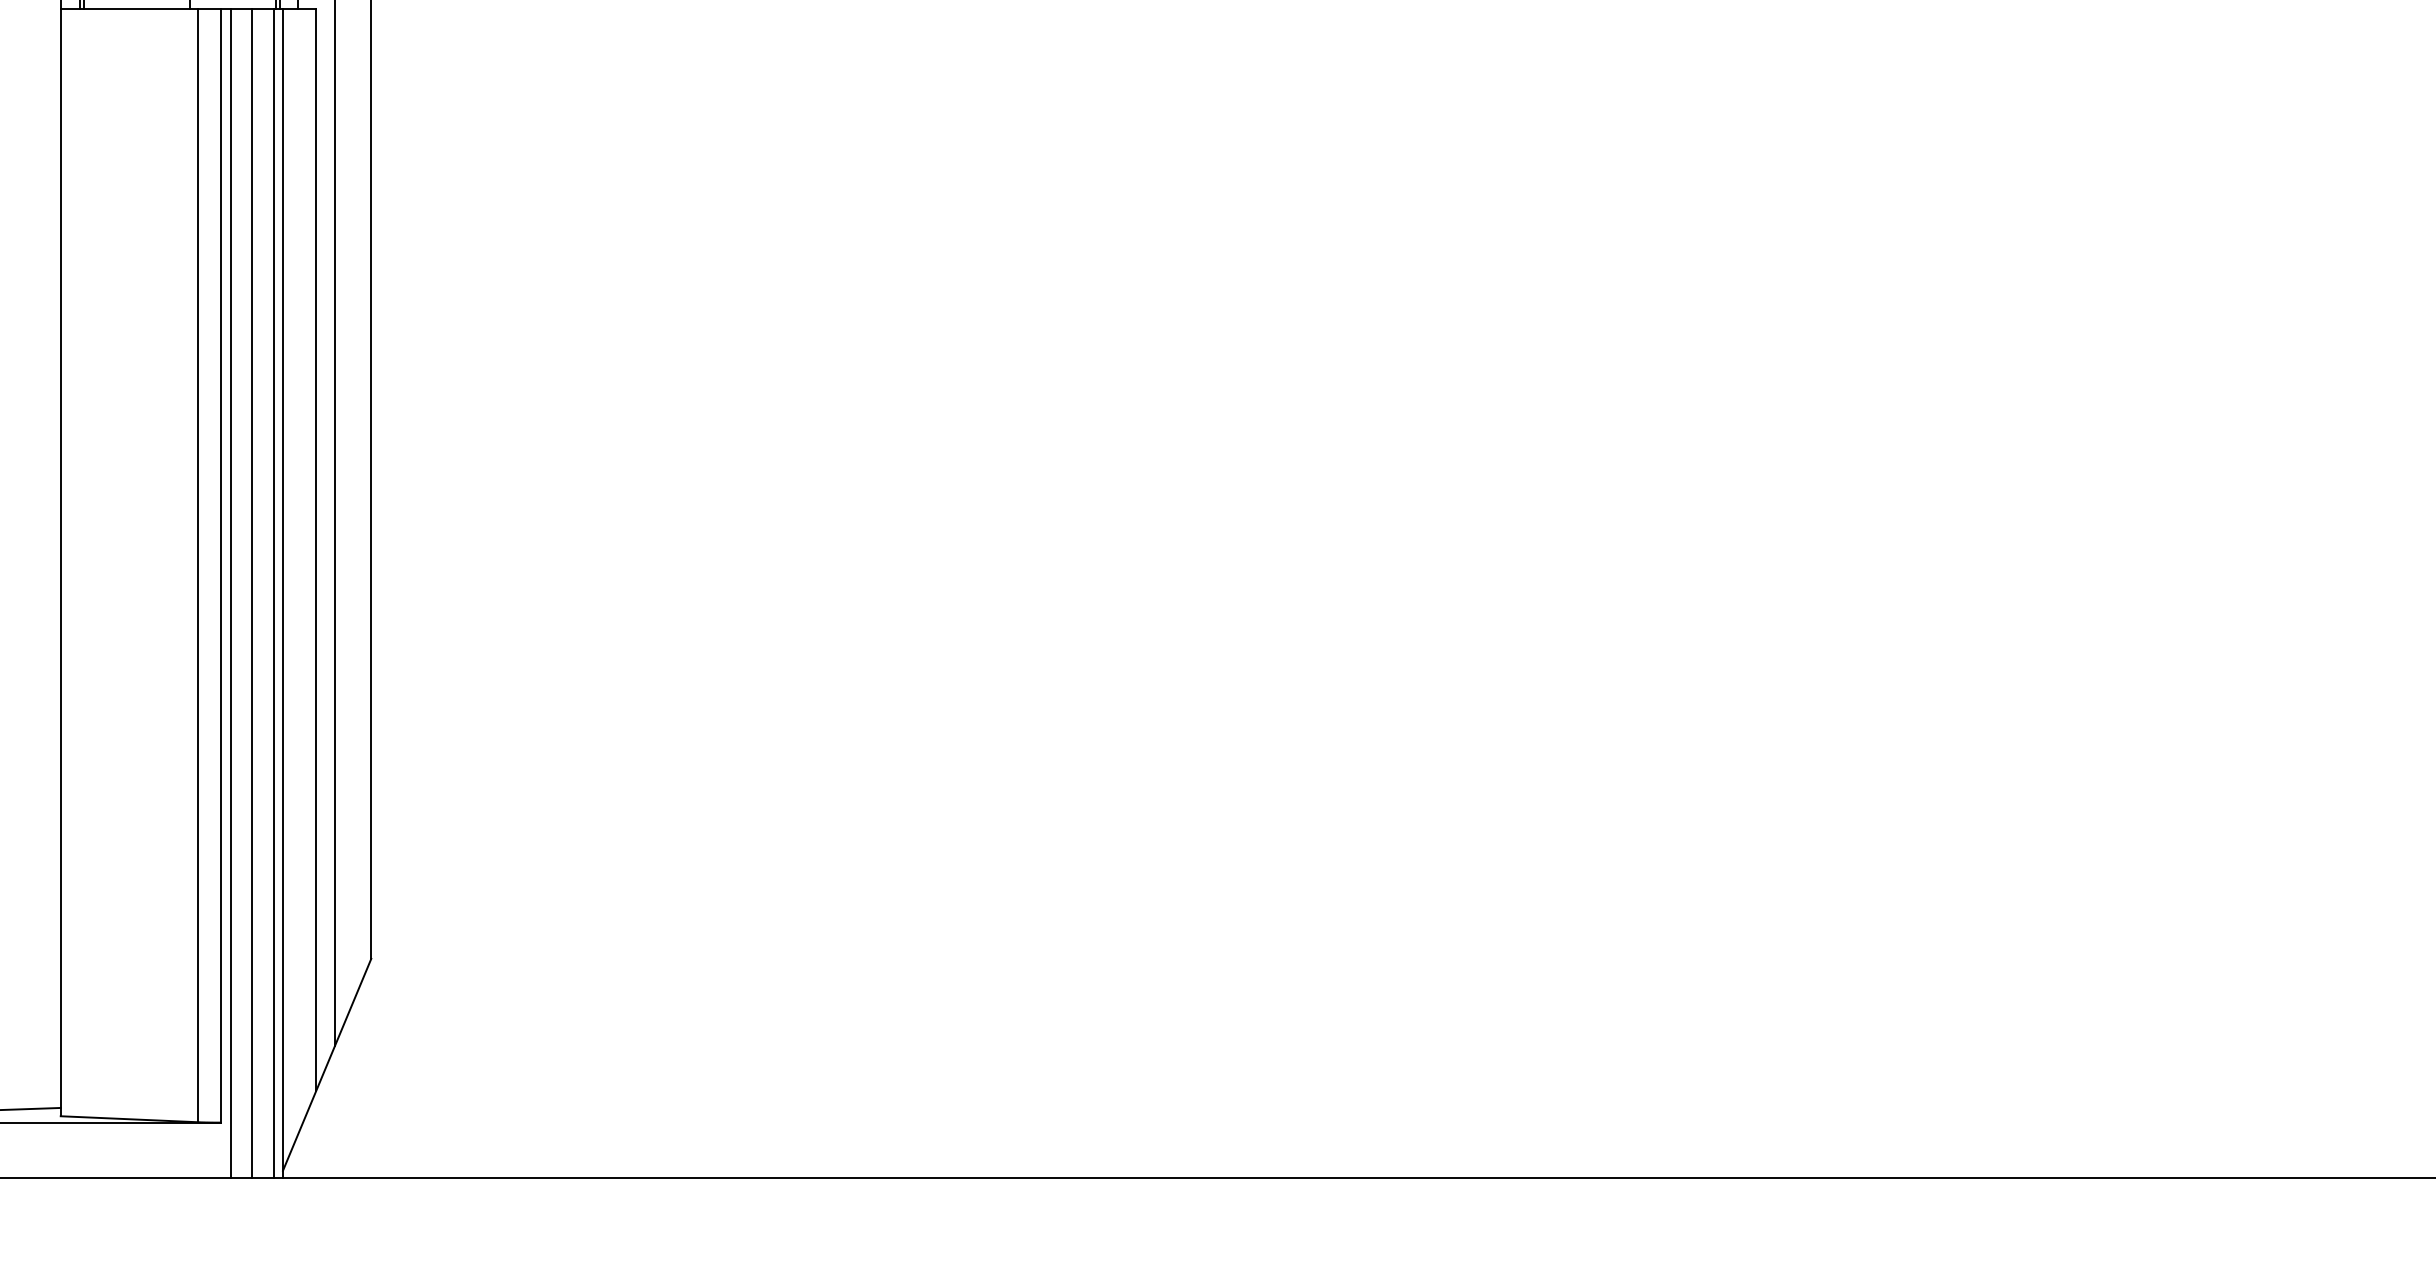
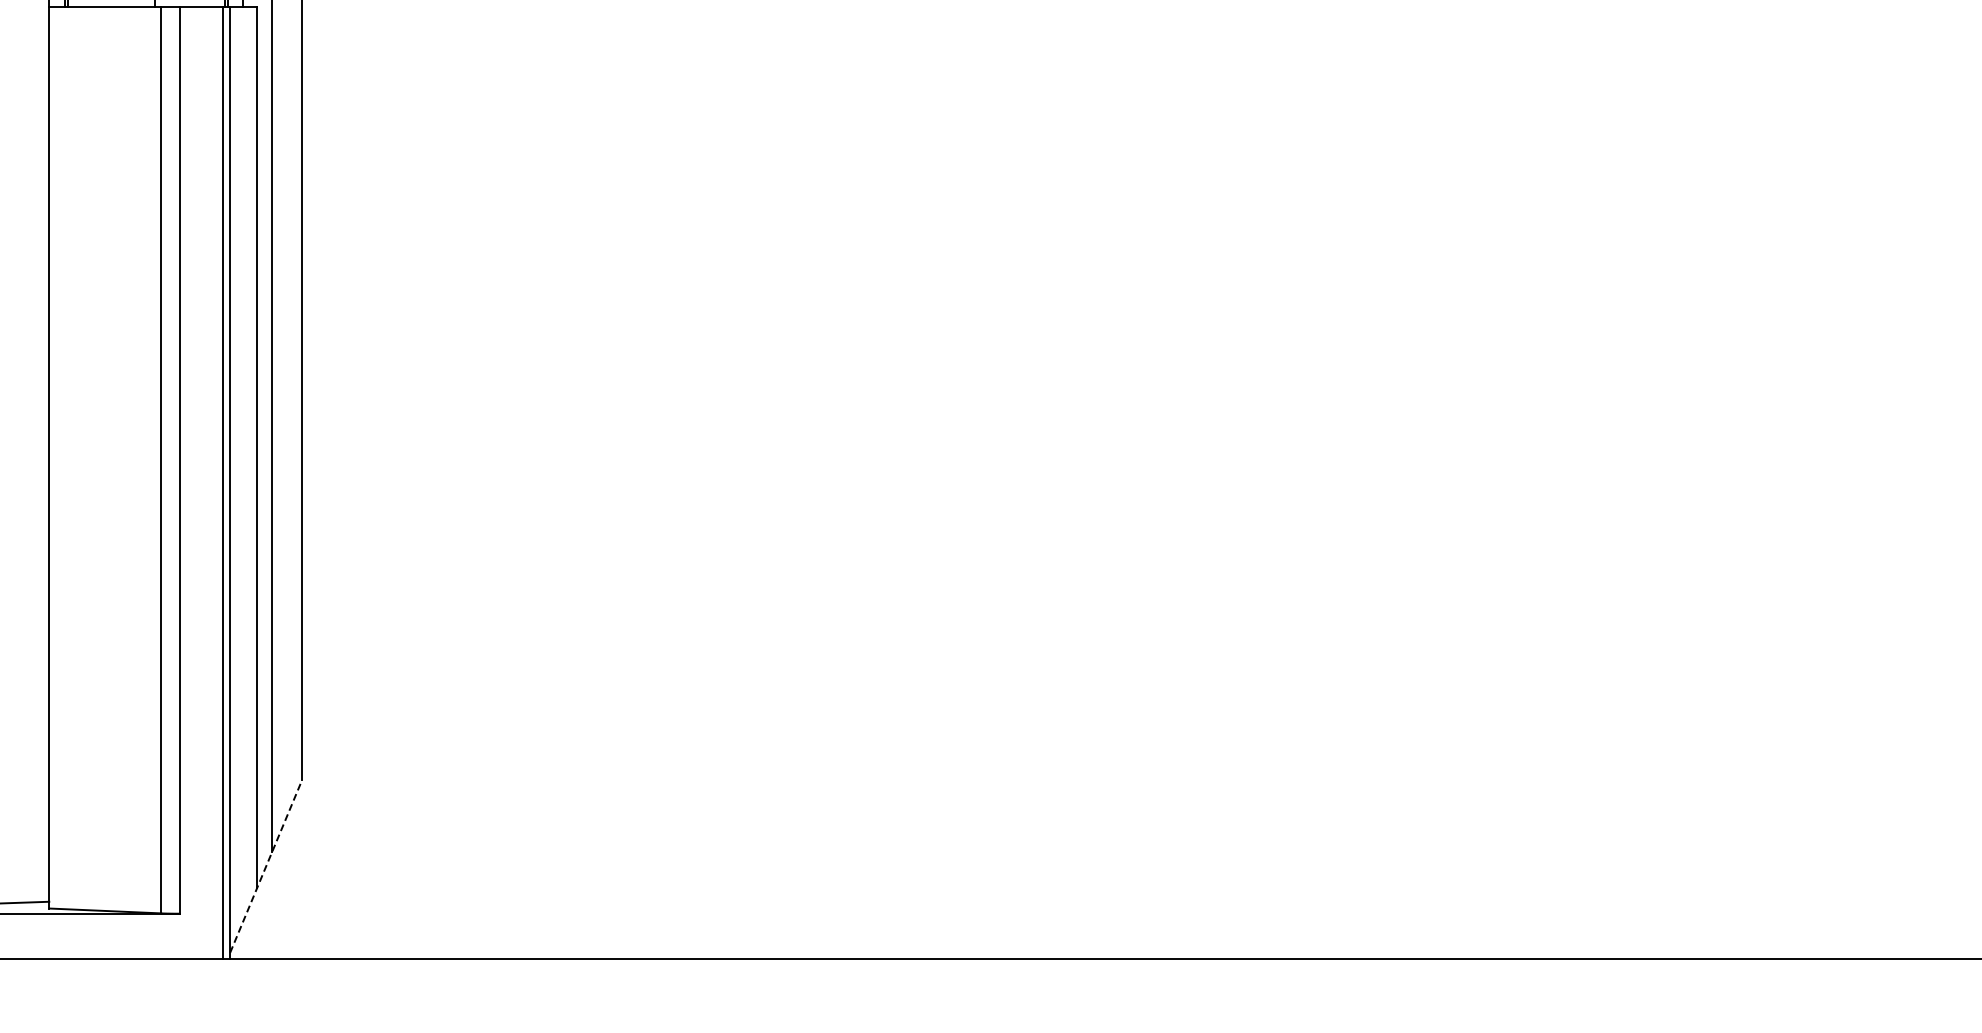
line: (231, 592) -> (188, 482), removed
line: (251, 592) -> (204, 482), removed
line: (327, 1064) -> (266, 866), solid -> dashed

